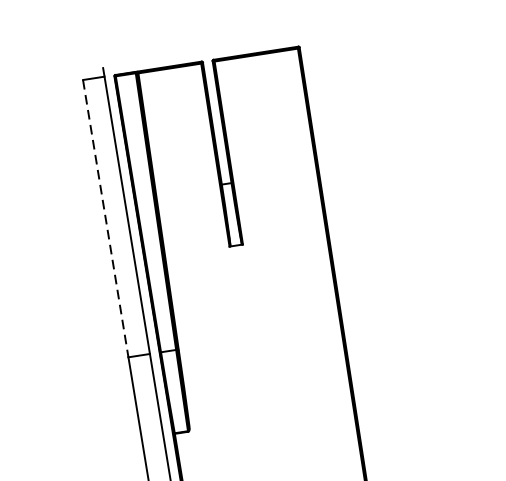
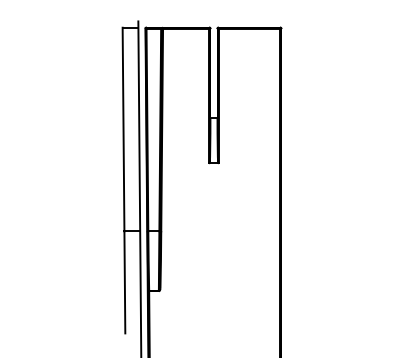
line: (105, 218) -> (123, 129), dashed -> solid

